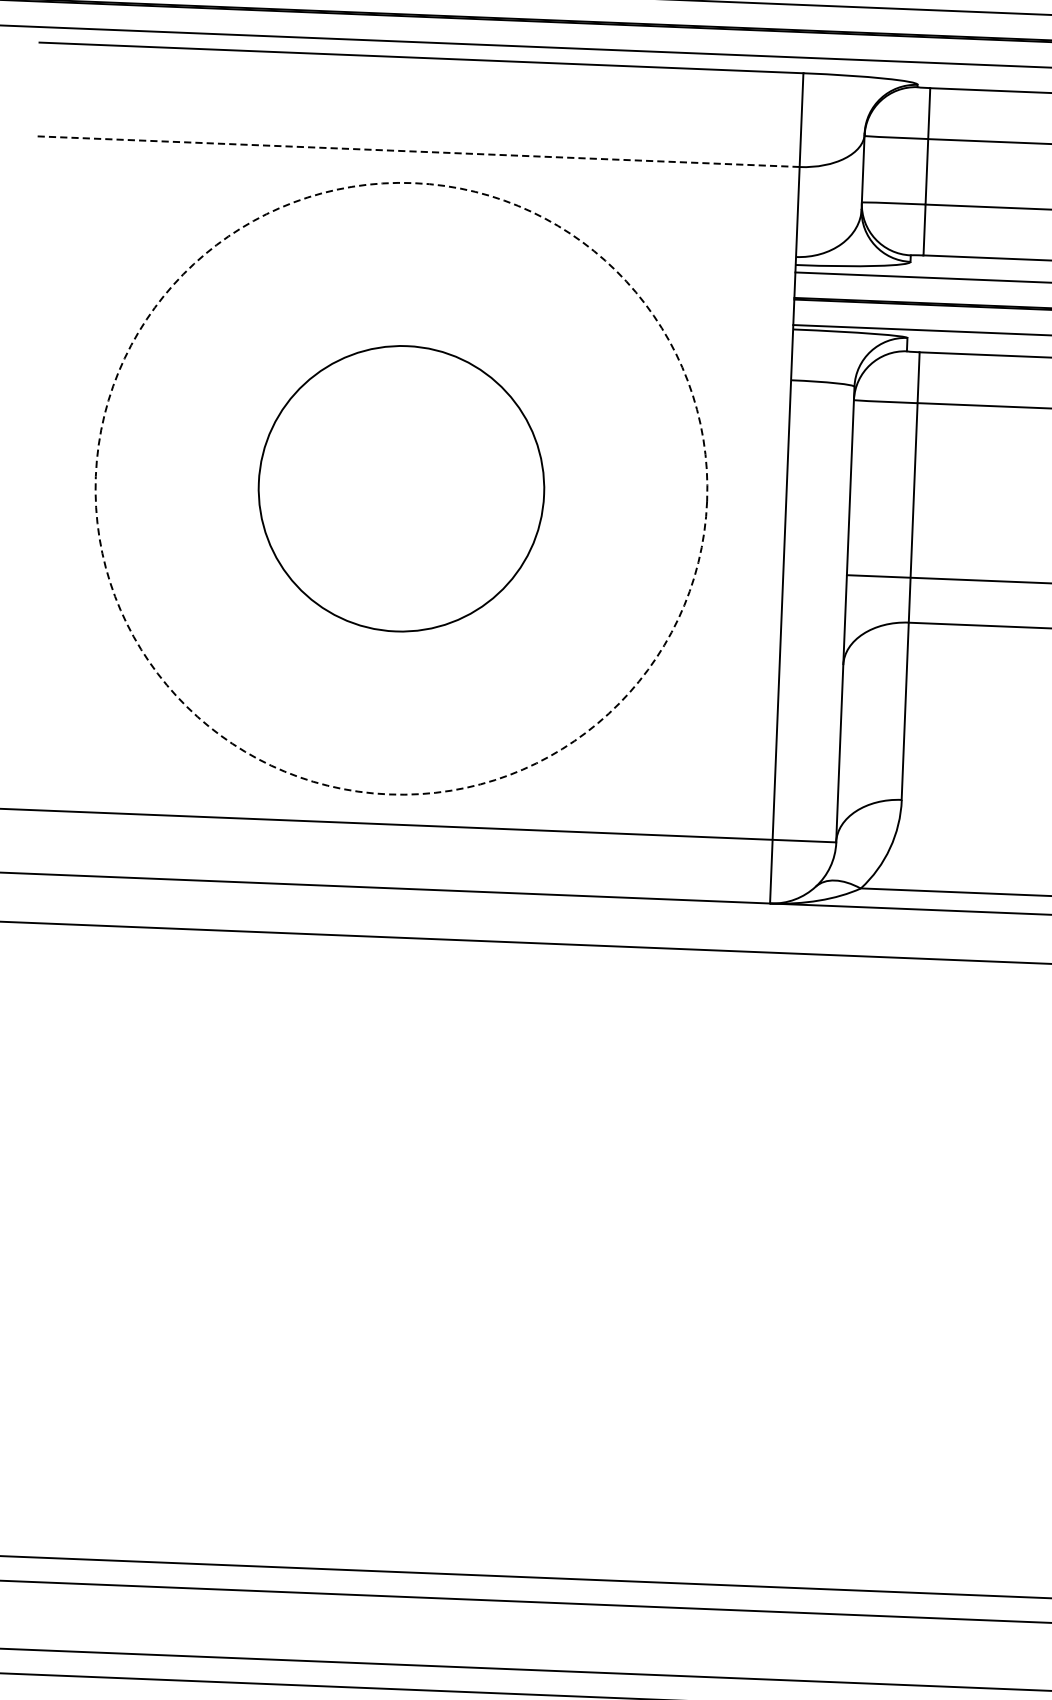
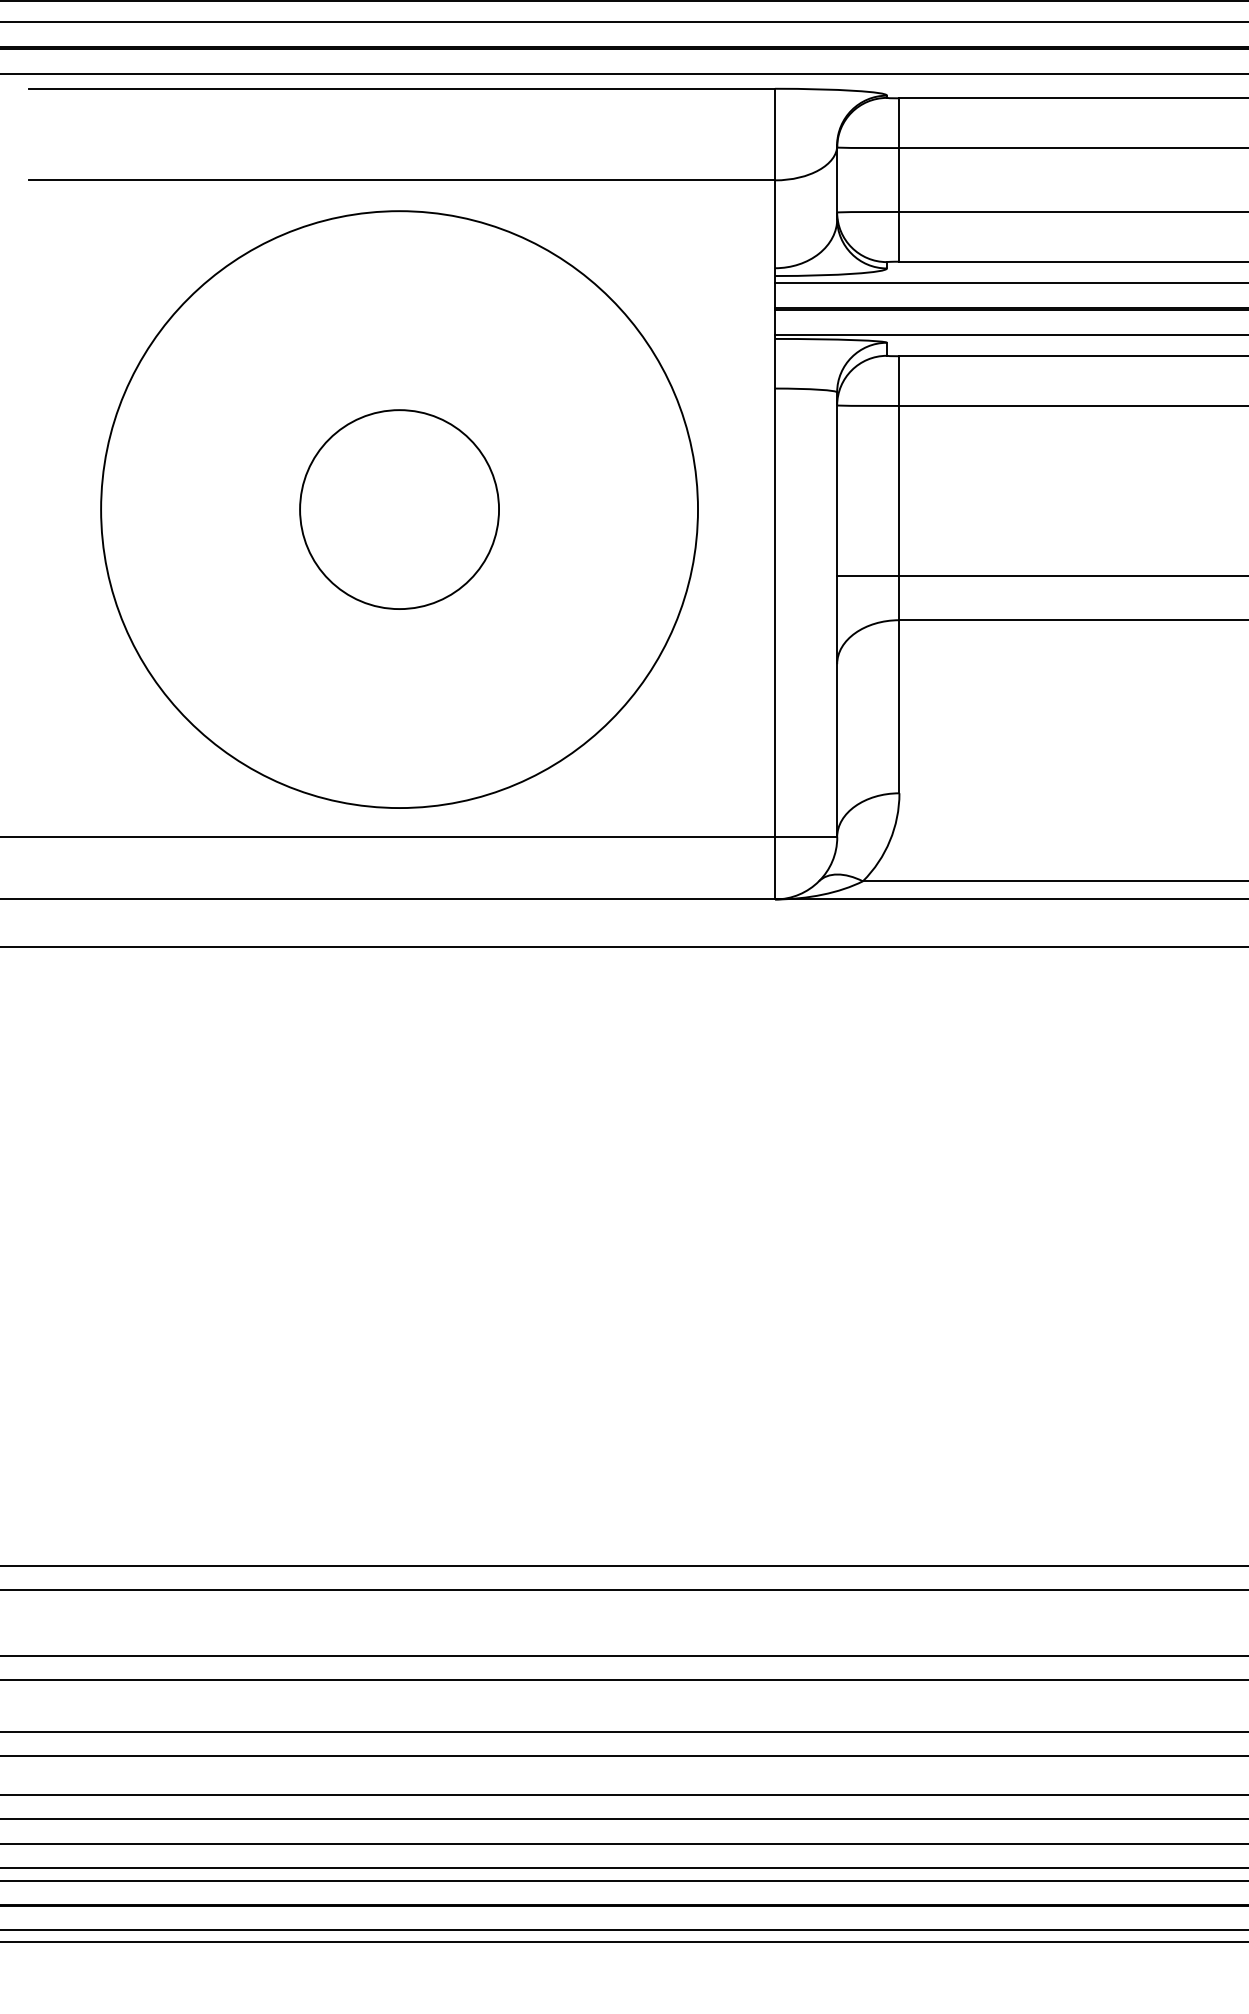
line: (418, 151) -> (402, 180), dashed -> solid
circle: (401, 488) -> (399, 509), dashed -> solid
circle: (401, 488) -> (399, 509), size x0.71

